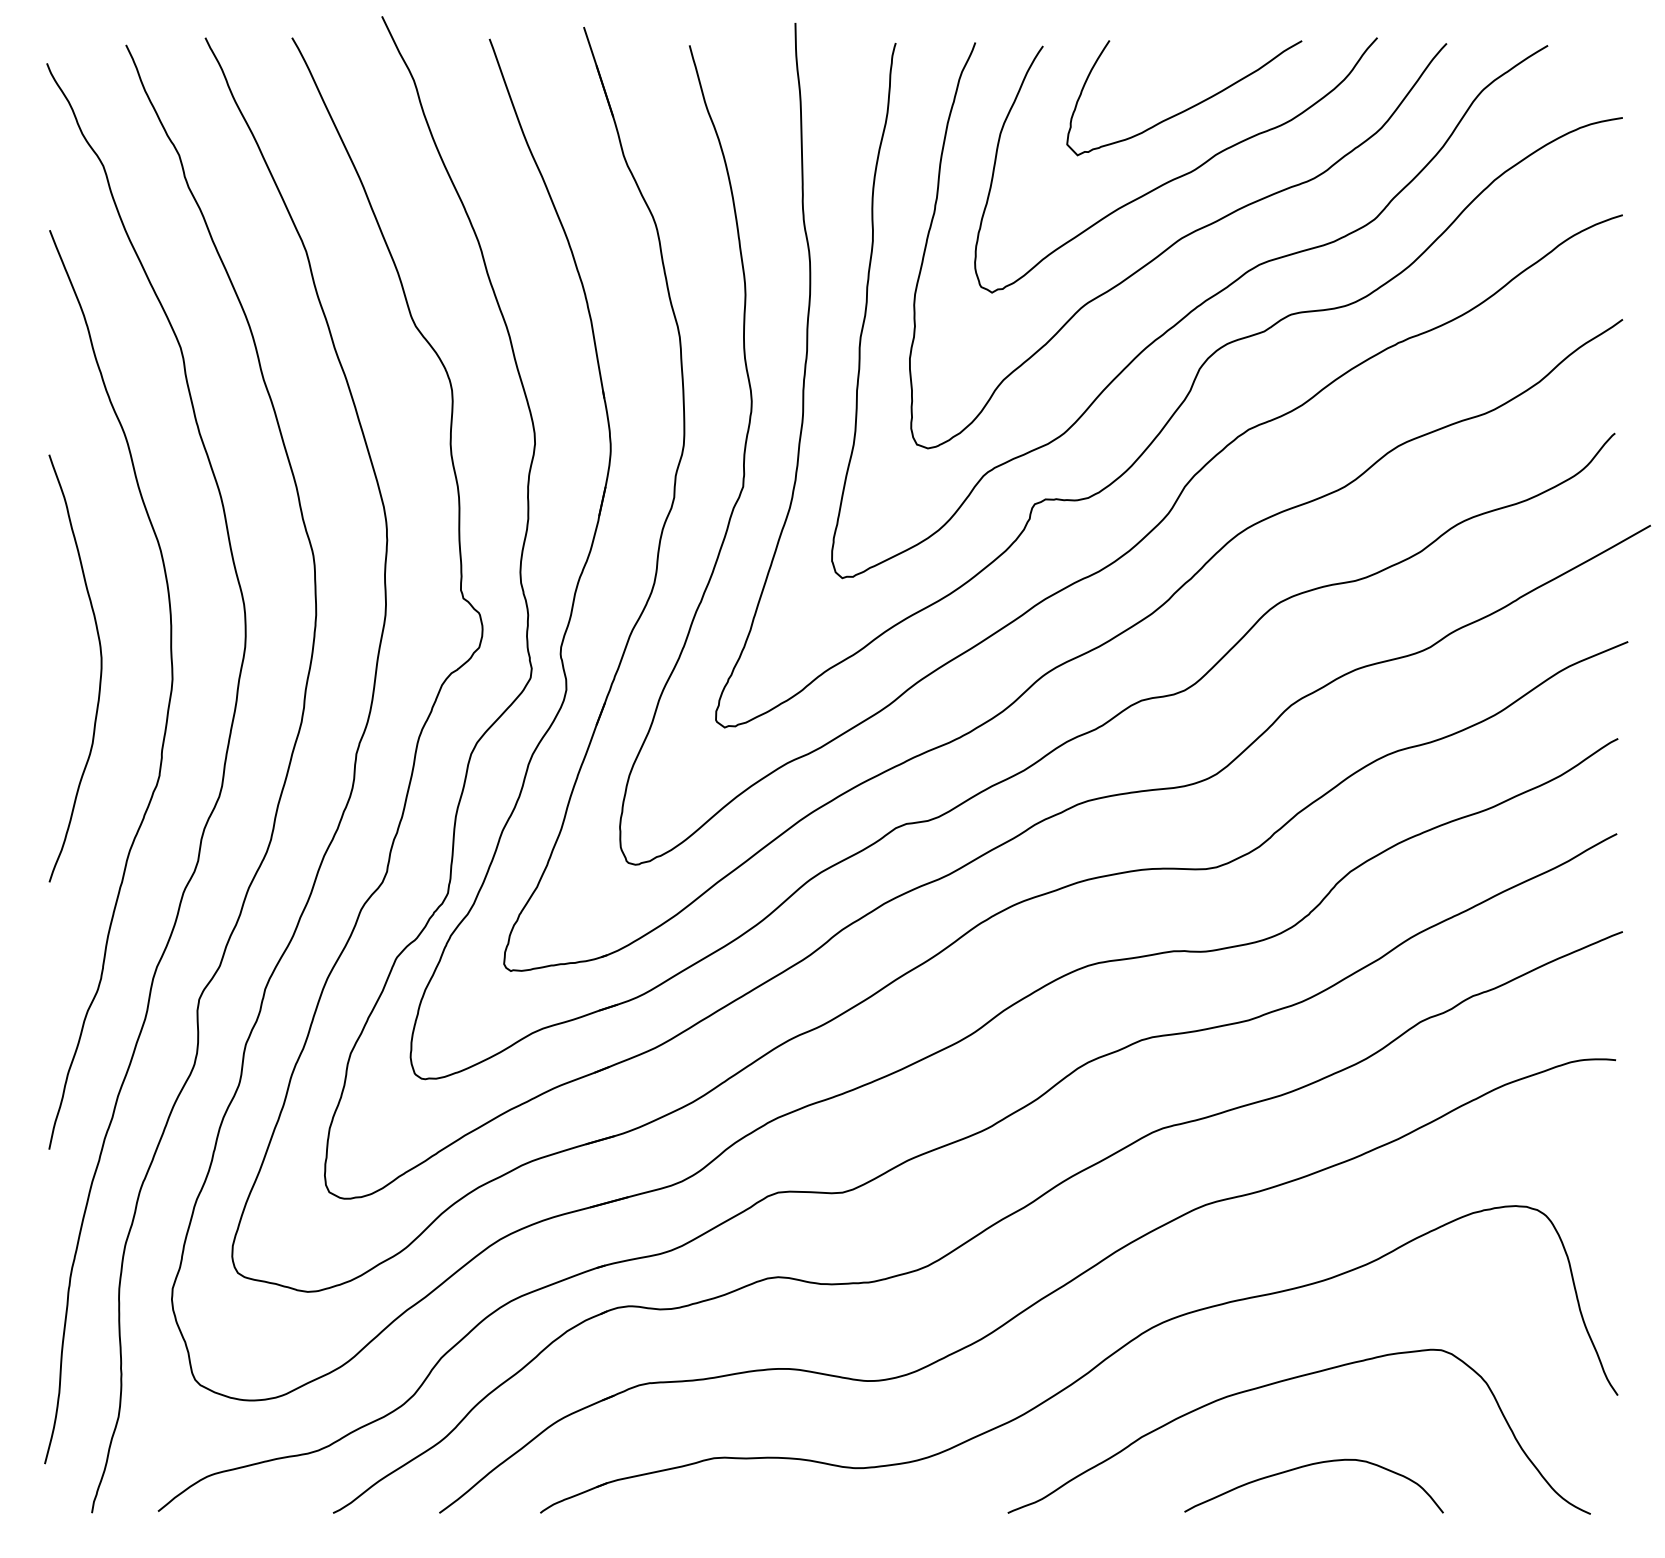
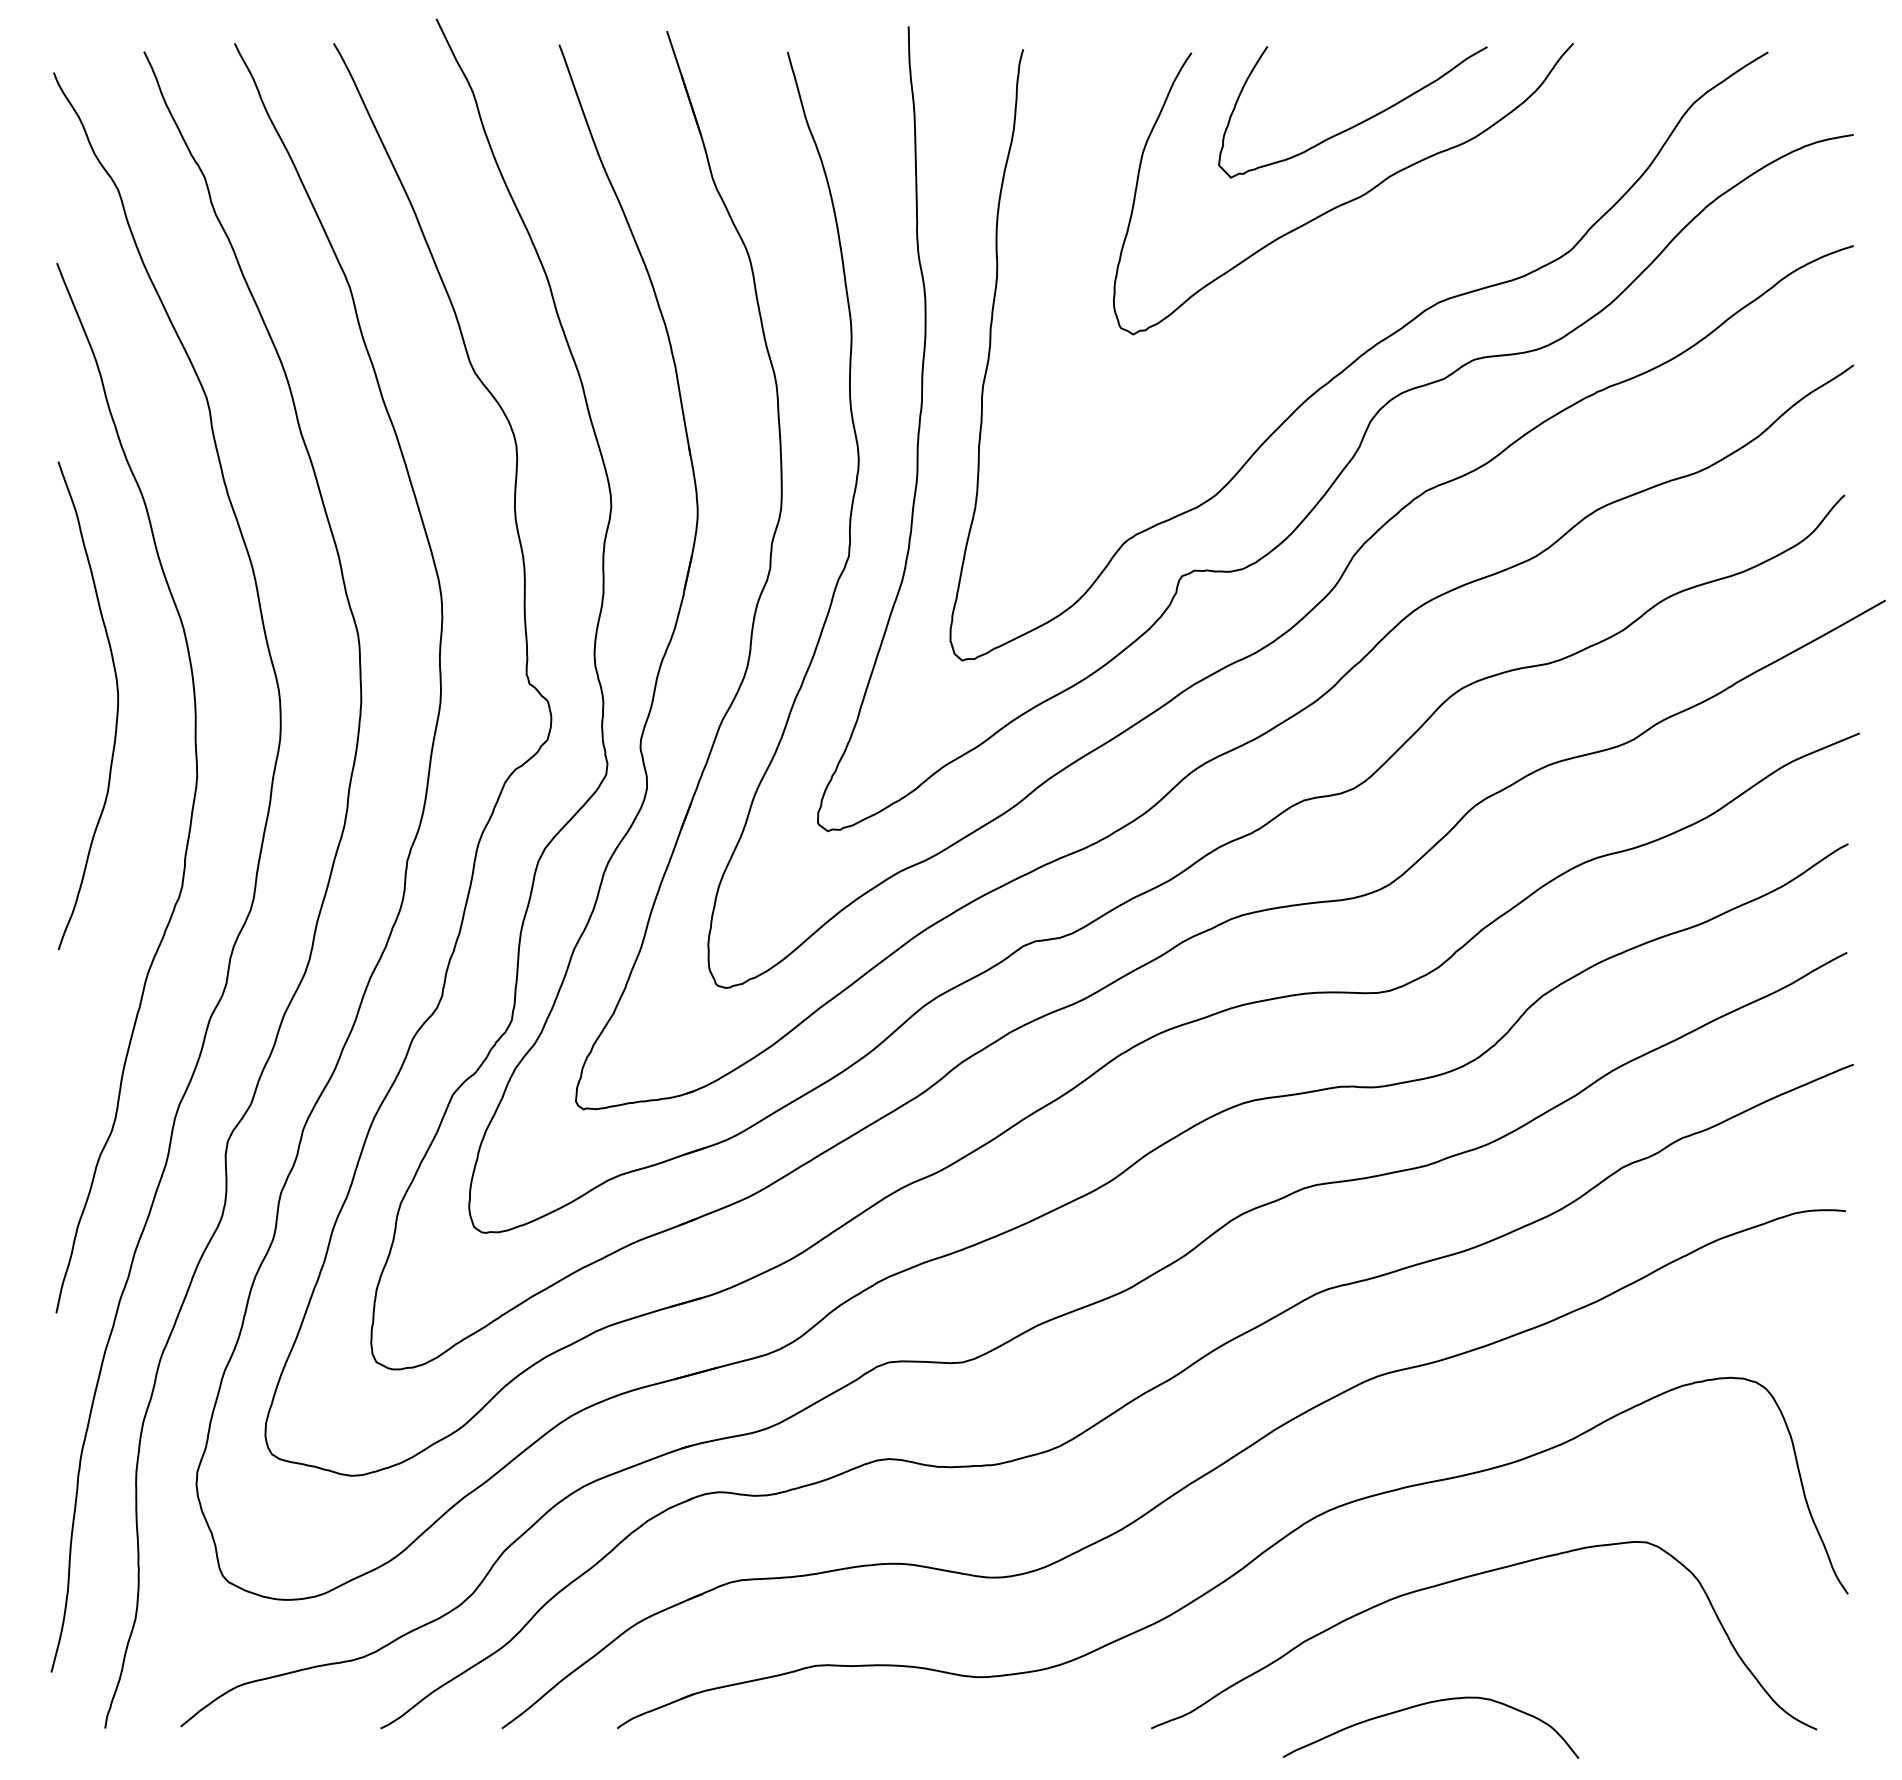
curve: (1176, 243) -> (1343, 278), removed
curve: (100, 672) -> (116, 710), moved
curve: (1310, 1465) -> (1426, 1704), moved

